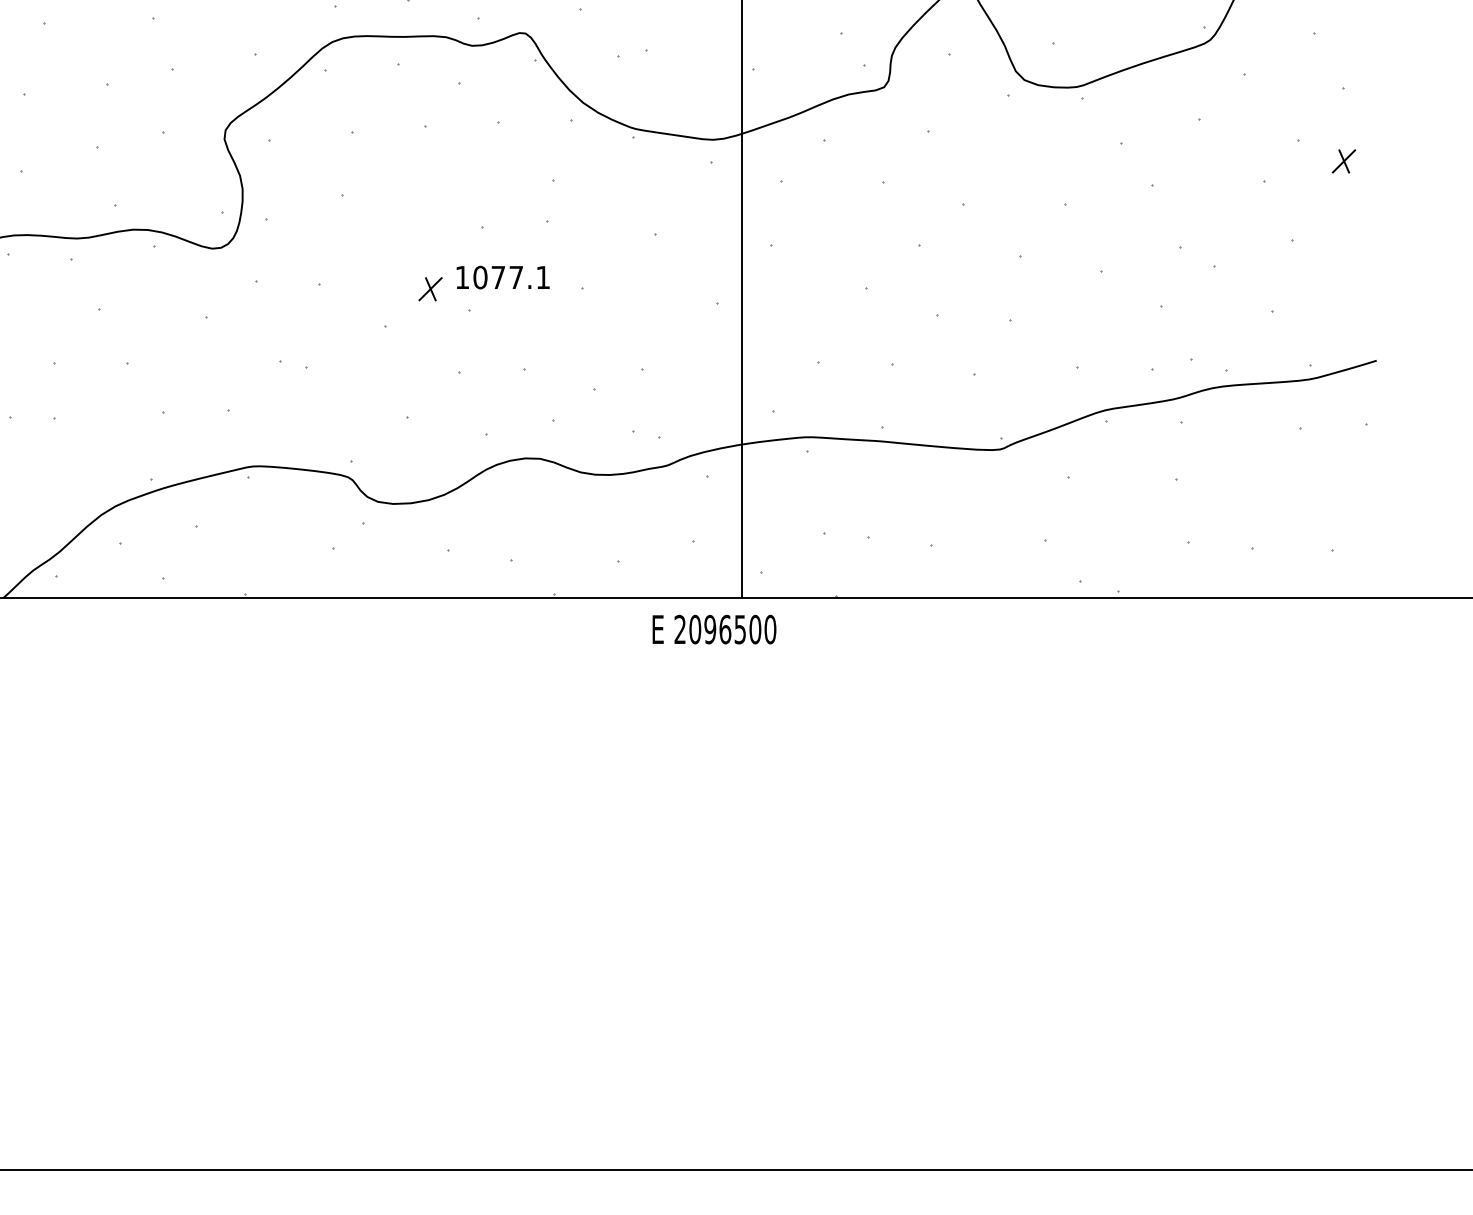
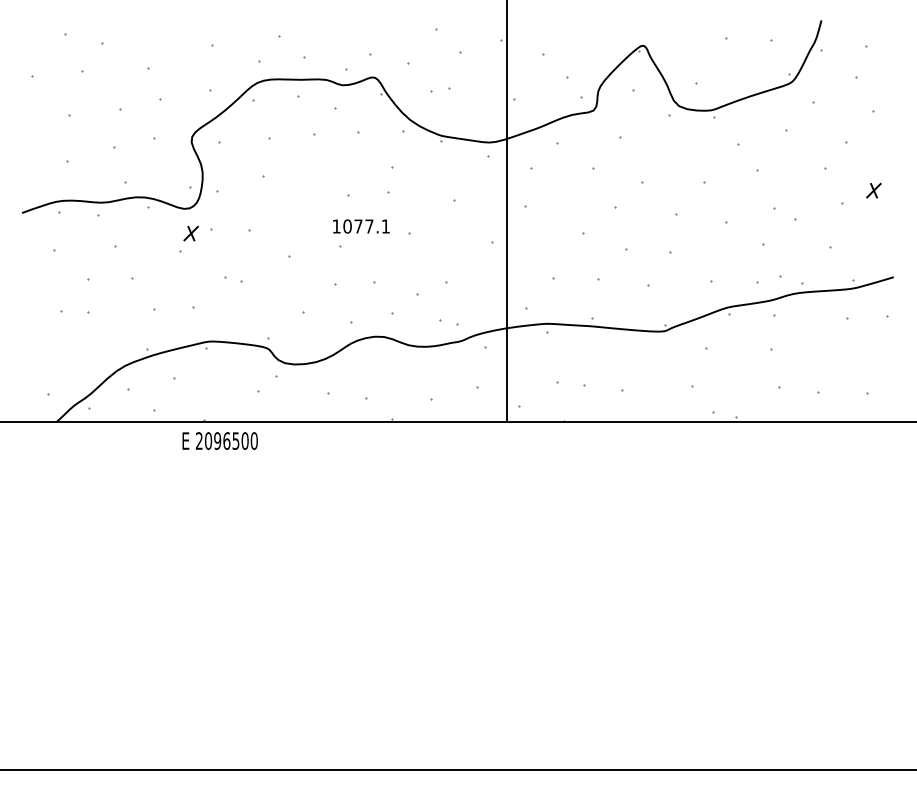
part: (1343, 161) -> (873, 190), moved
part: (429, 289) -> (190, 233), moved
text: (713, 628) -> (219, 440), moved

